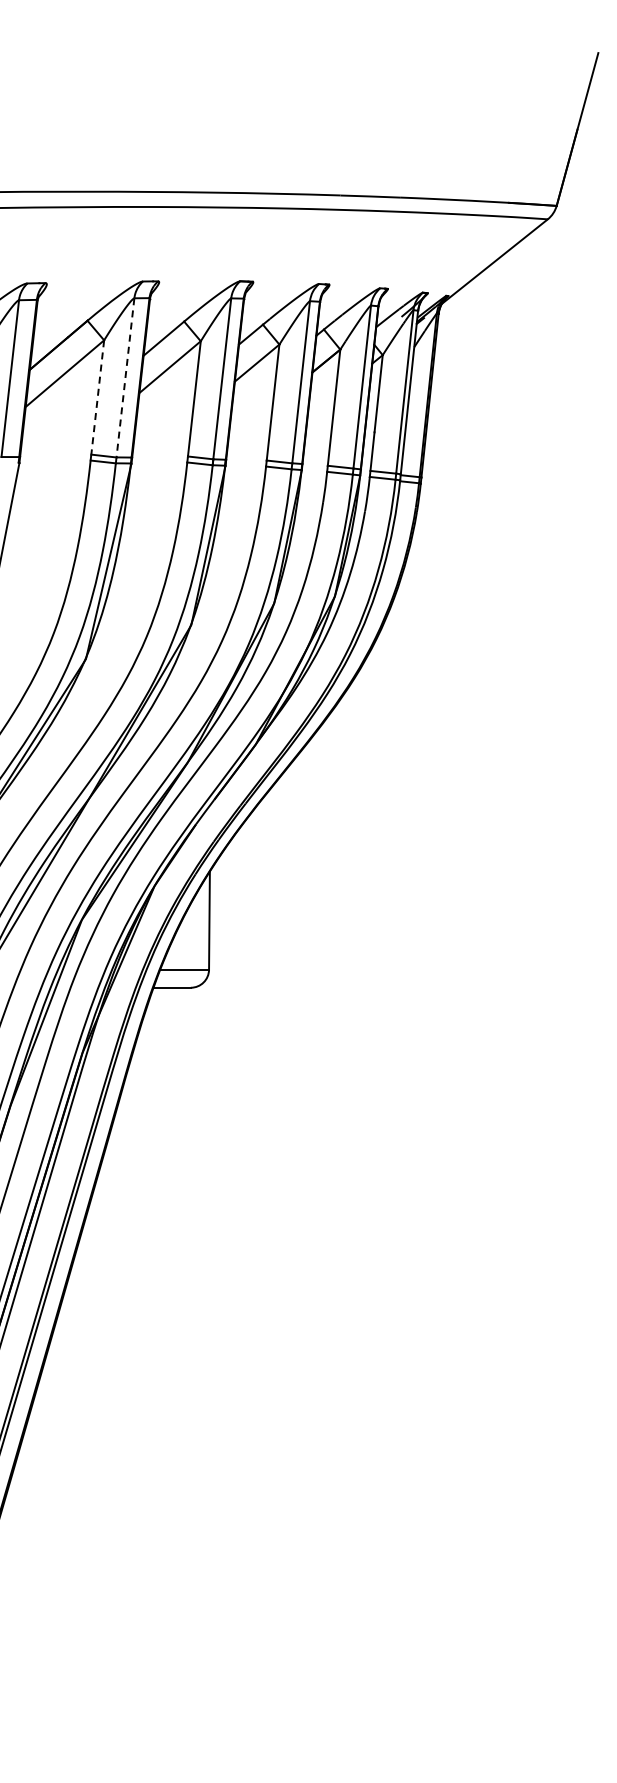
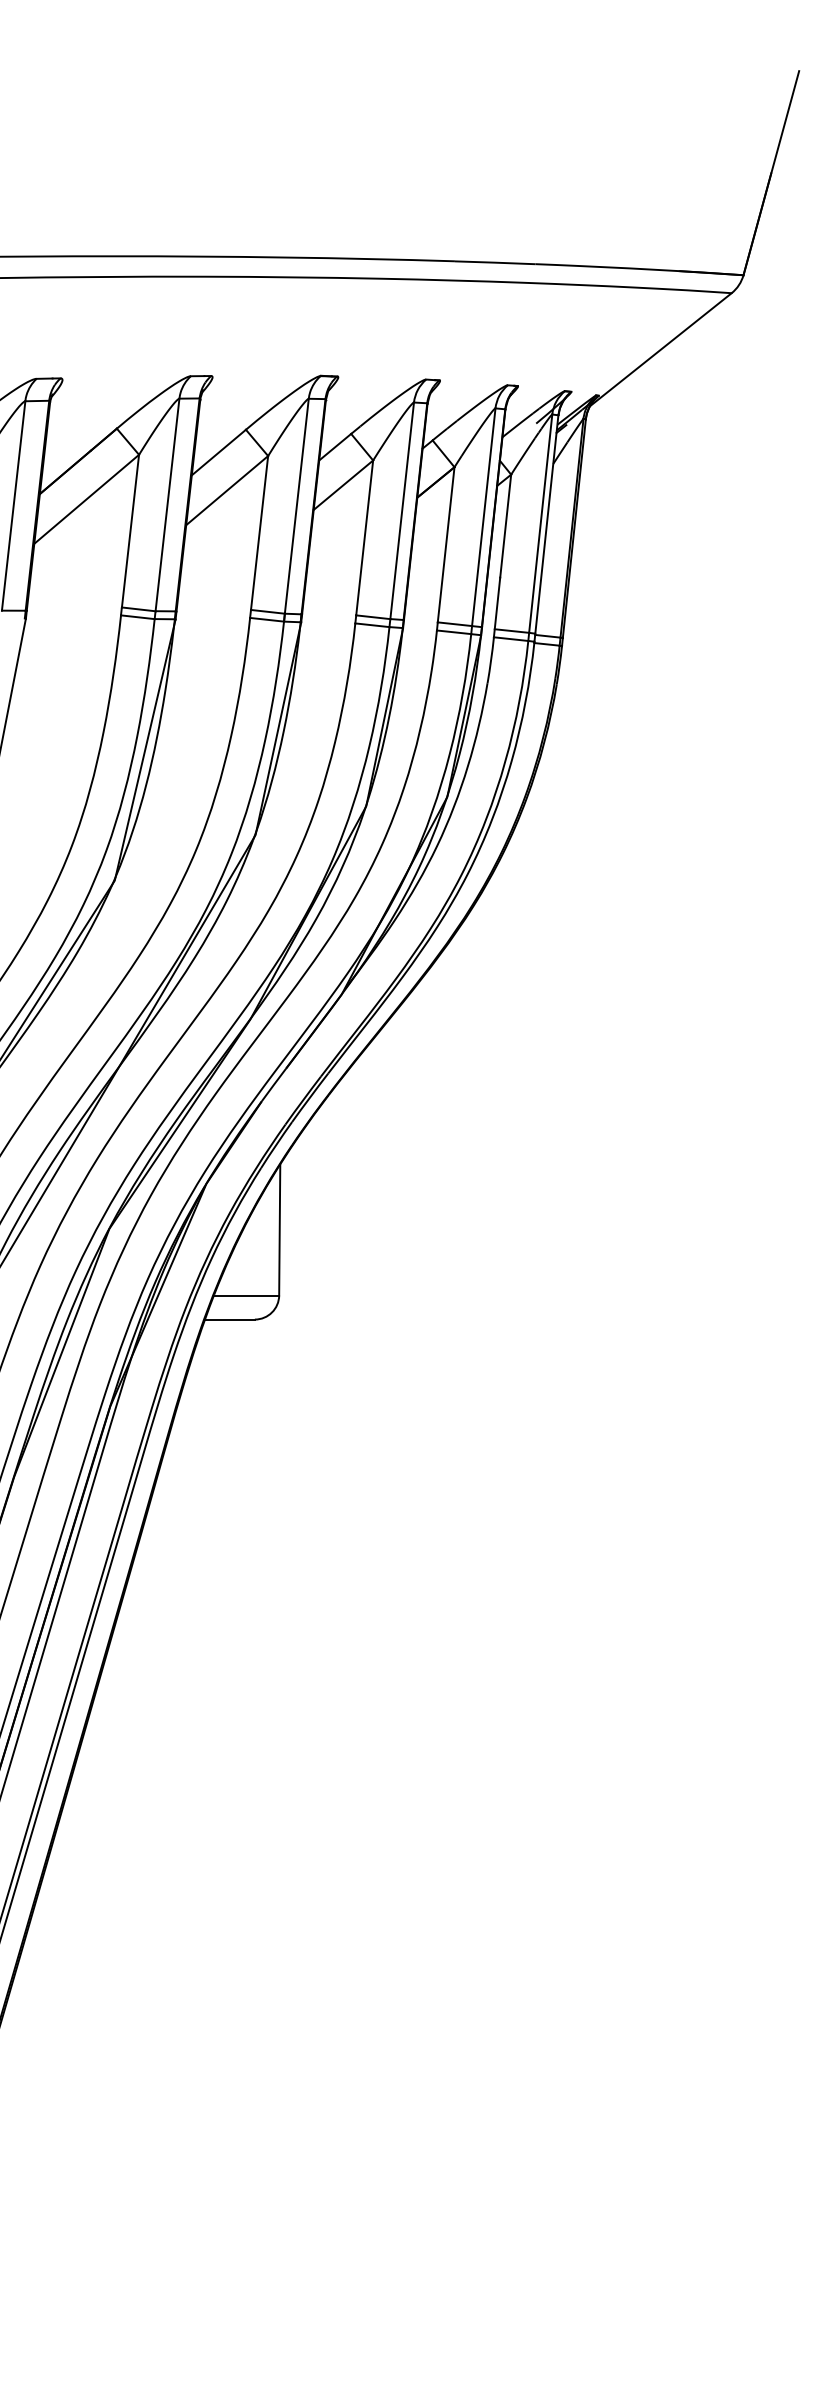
line: (125, 378) -> (167, 505), dashed -> solid
line: (97, 397) -> (130, 531), dashed -> solid

